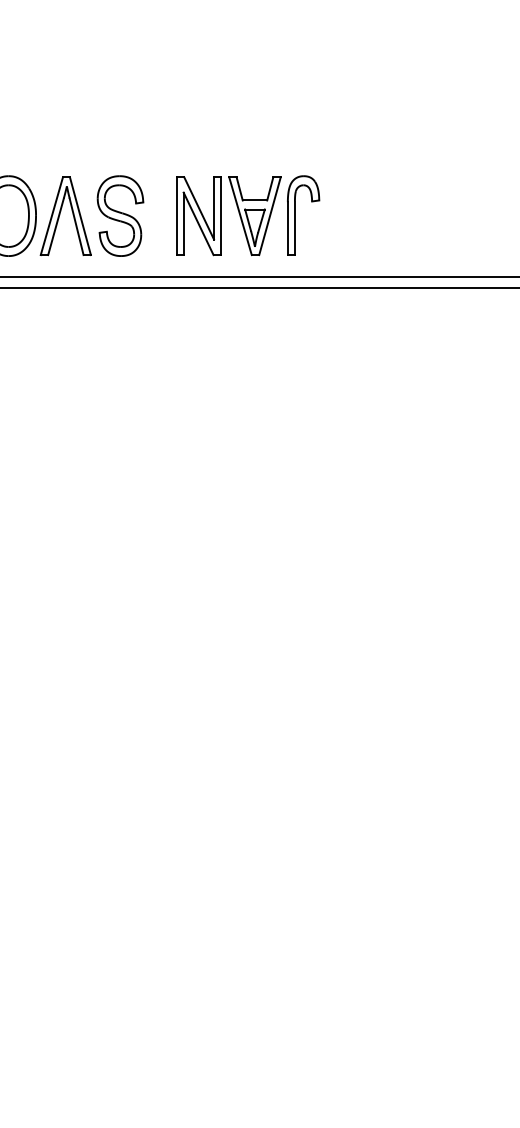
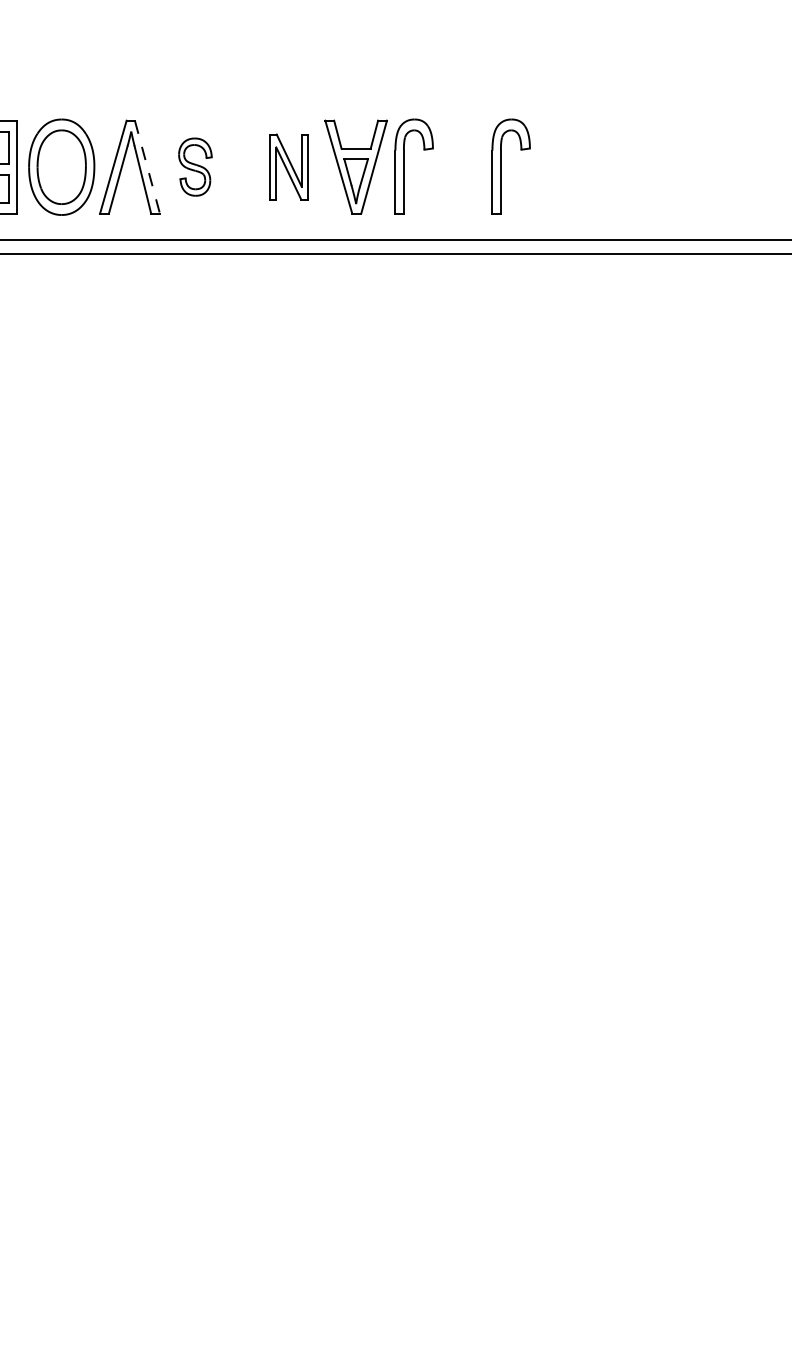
part: (120, 215) -> (195, 166), size x0.6
part: (198, 215) -> (288, 166), size x0.7
part: (376, 215) -> (501, 166), added
line: (80, 216) -> (147, 167), solid -> dashed

